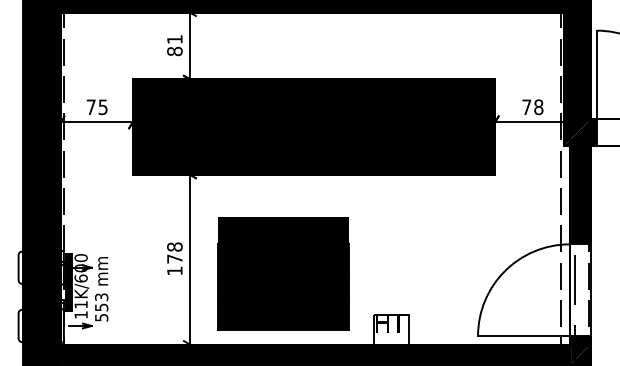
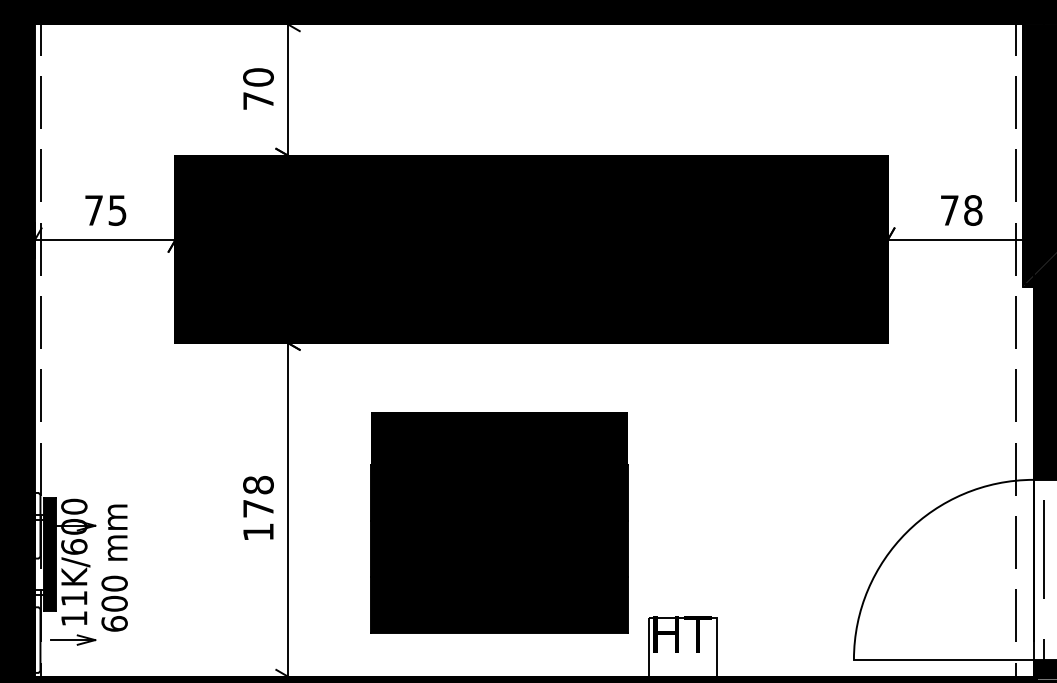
text: (174, 45) -> (257, 89), 81 -> 70
part: (283, 273) -> (499, 523), moved
text: (101, 307) -> (114, 603), 553 -> 600

